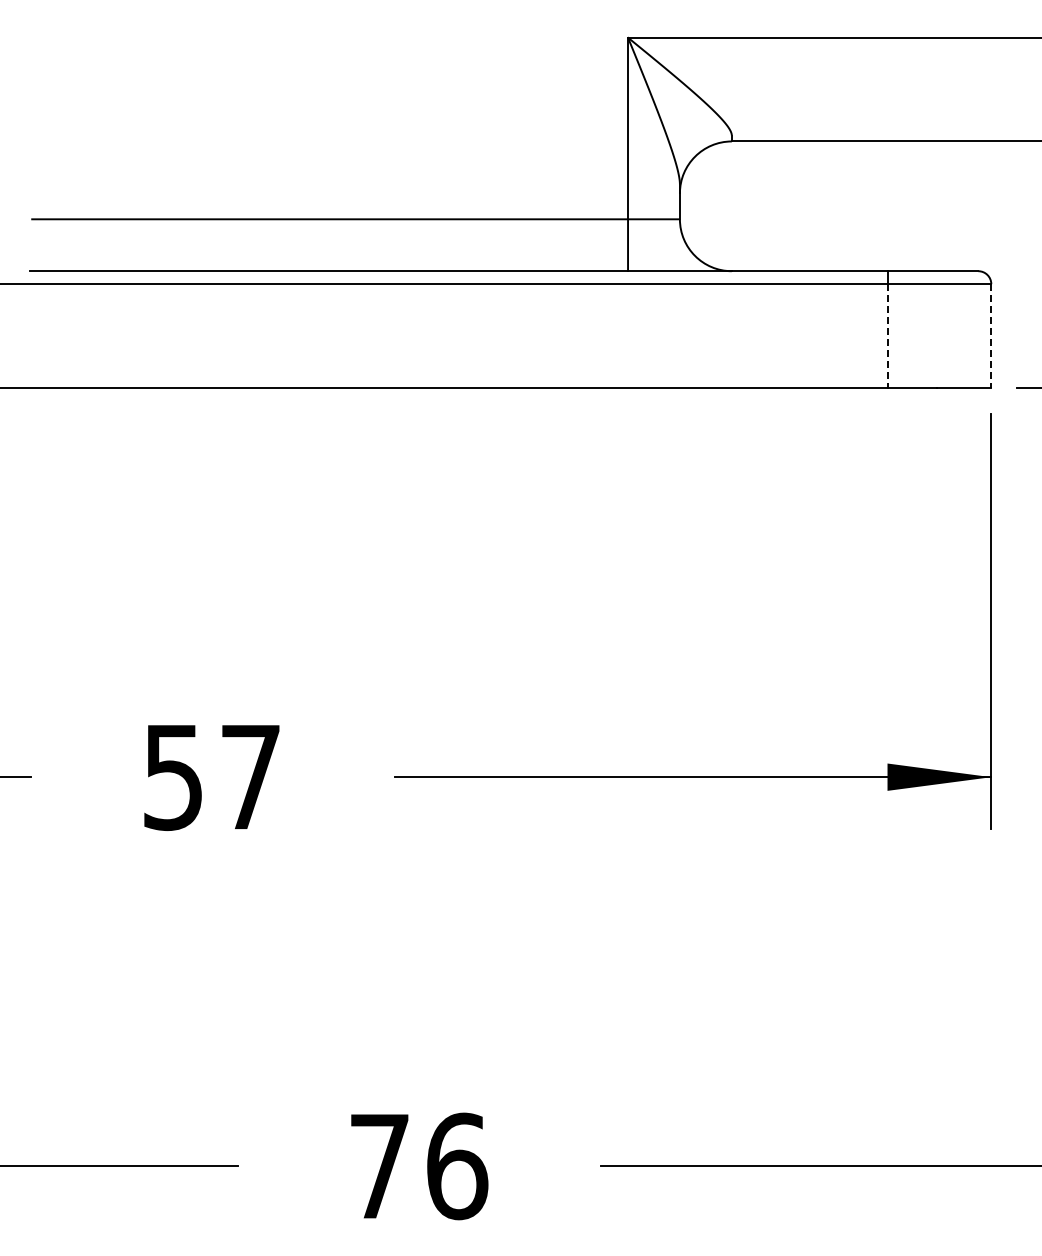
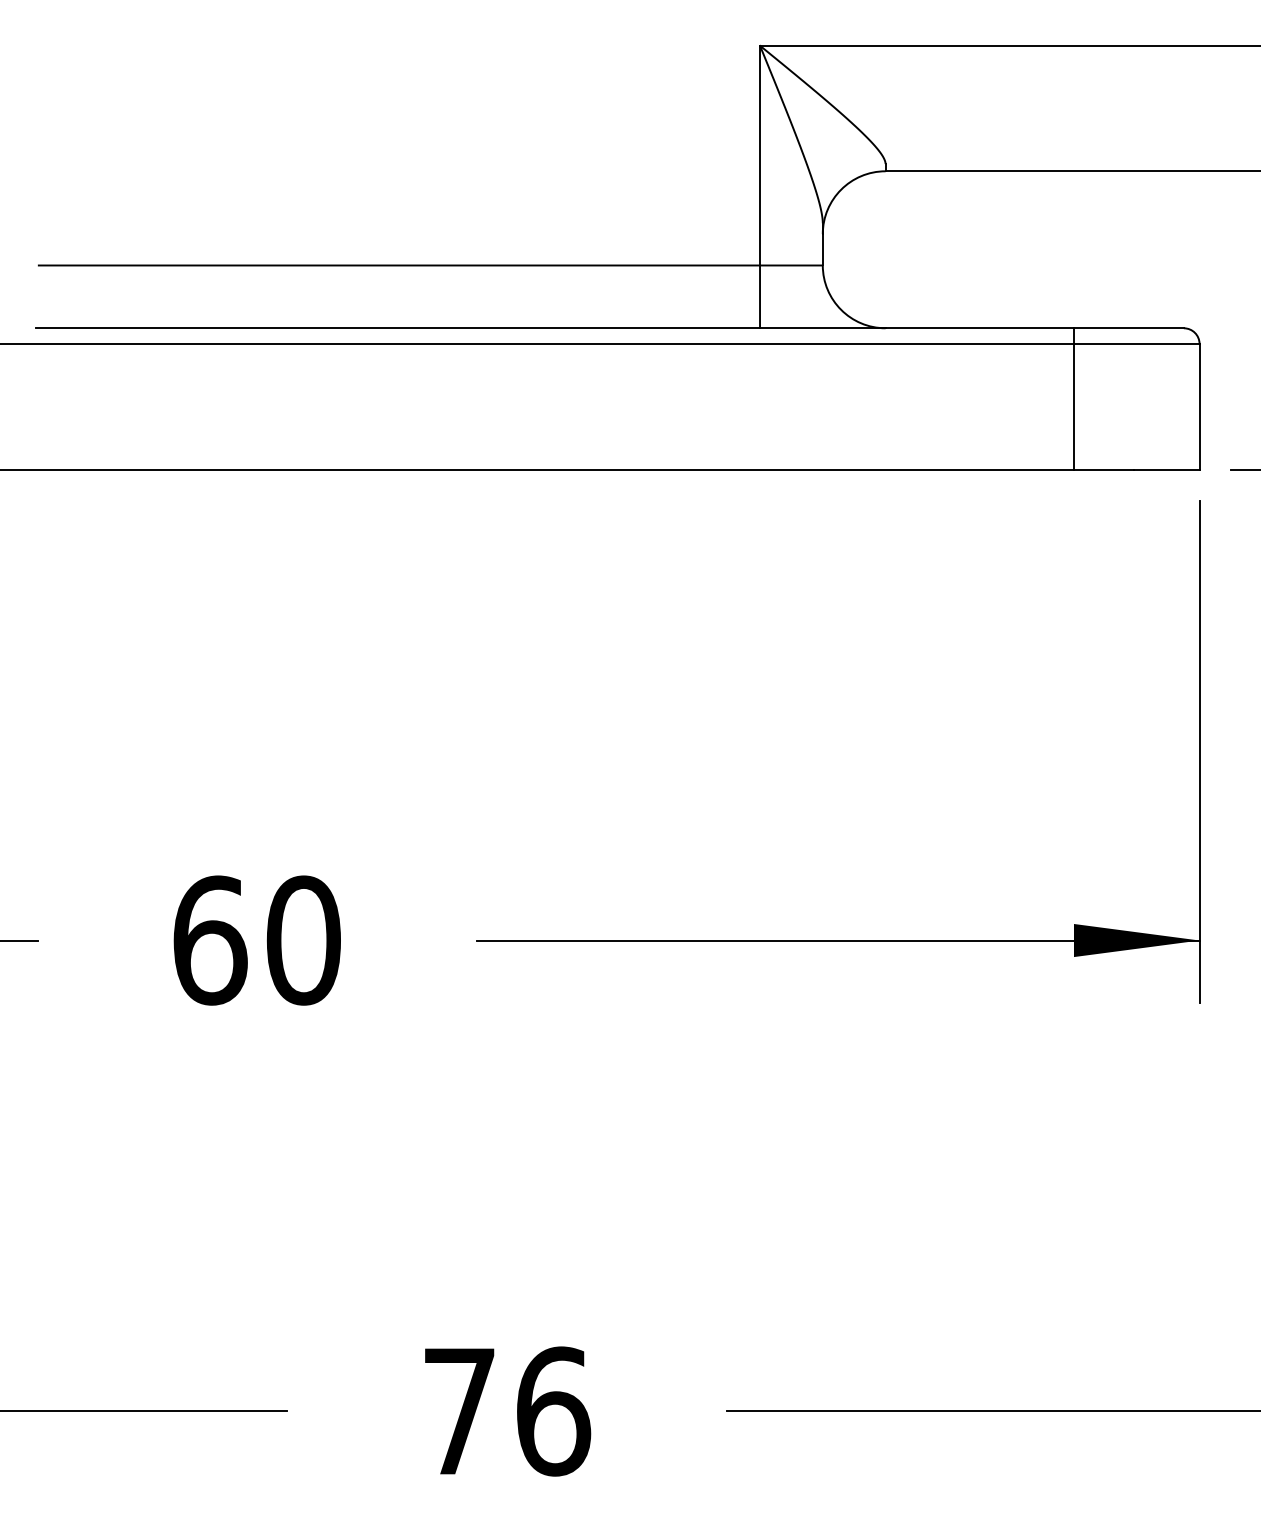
line: (887, 336) -> (1073, 407), dashed -> solid
line: (991, 336) -> (1199, 407), dashed -> solid
text: (212, 777) -> (257, 940), 57 -> 60

